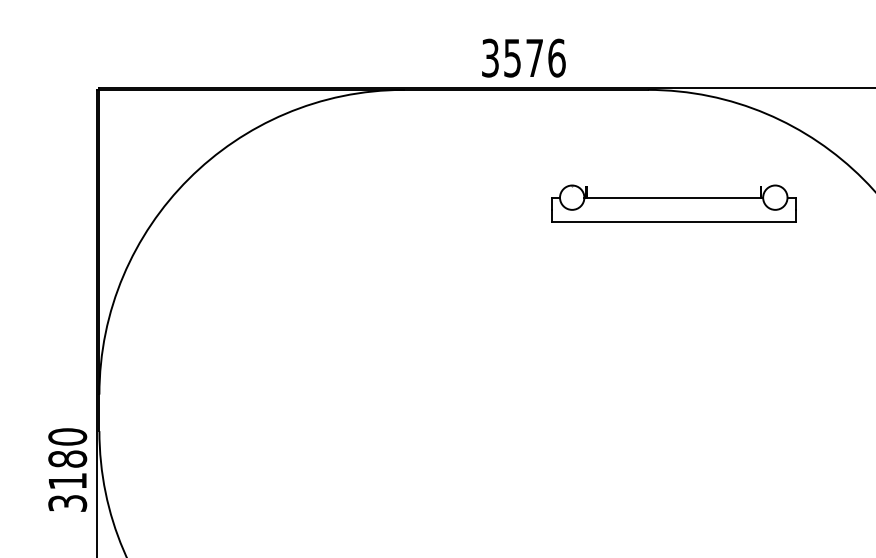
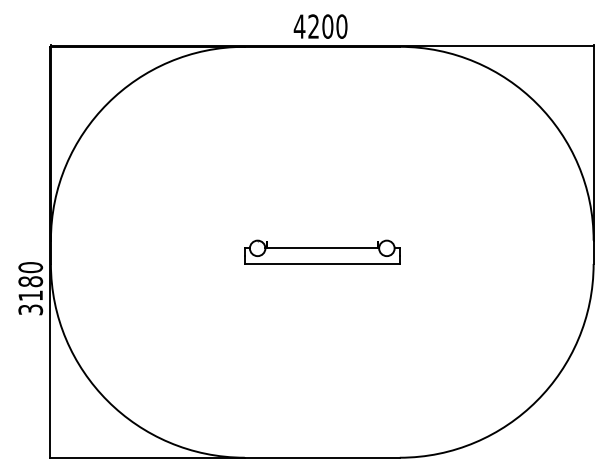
text: (523, 57) -> (320, 26), 3576 -> 4200
part: (674, 202) -> (322, 251), moved

